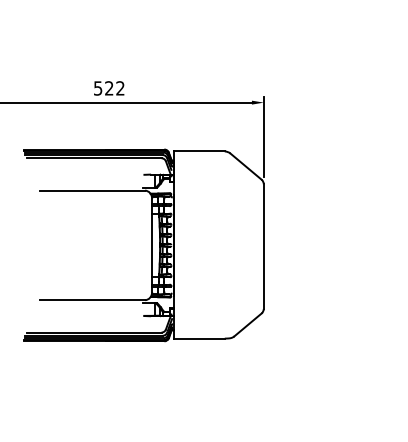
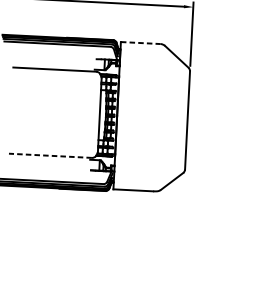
line: (200, 151) -> (141, 43), solid -> dashed
line: (92, 300) -> (50, 156), solid -> dashed

